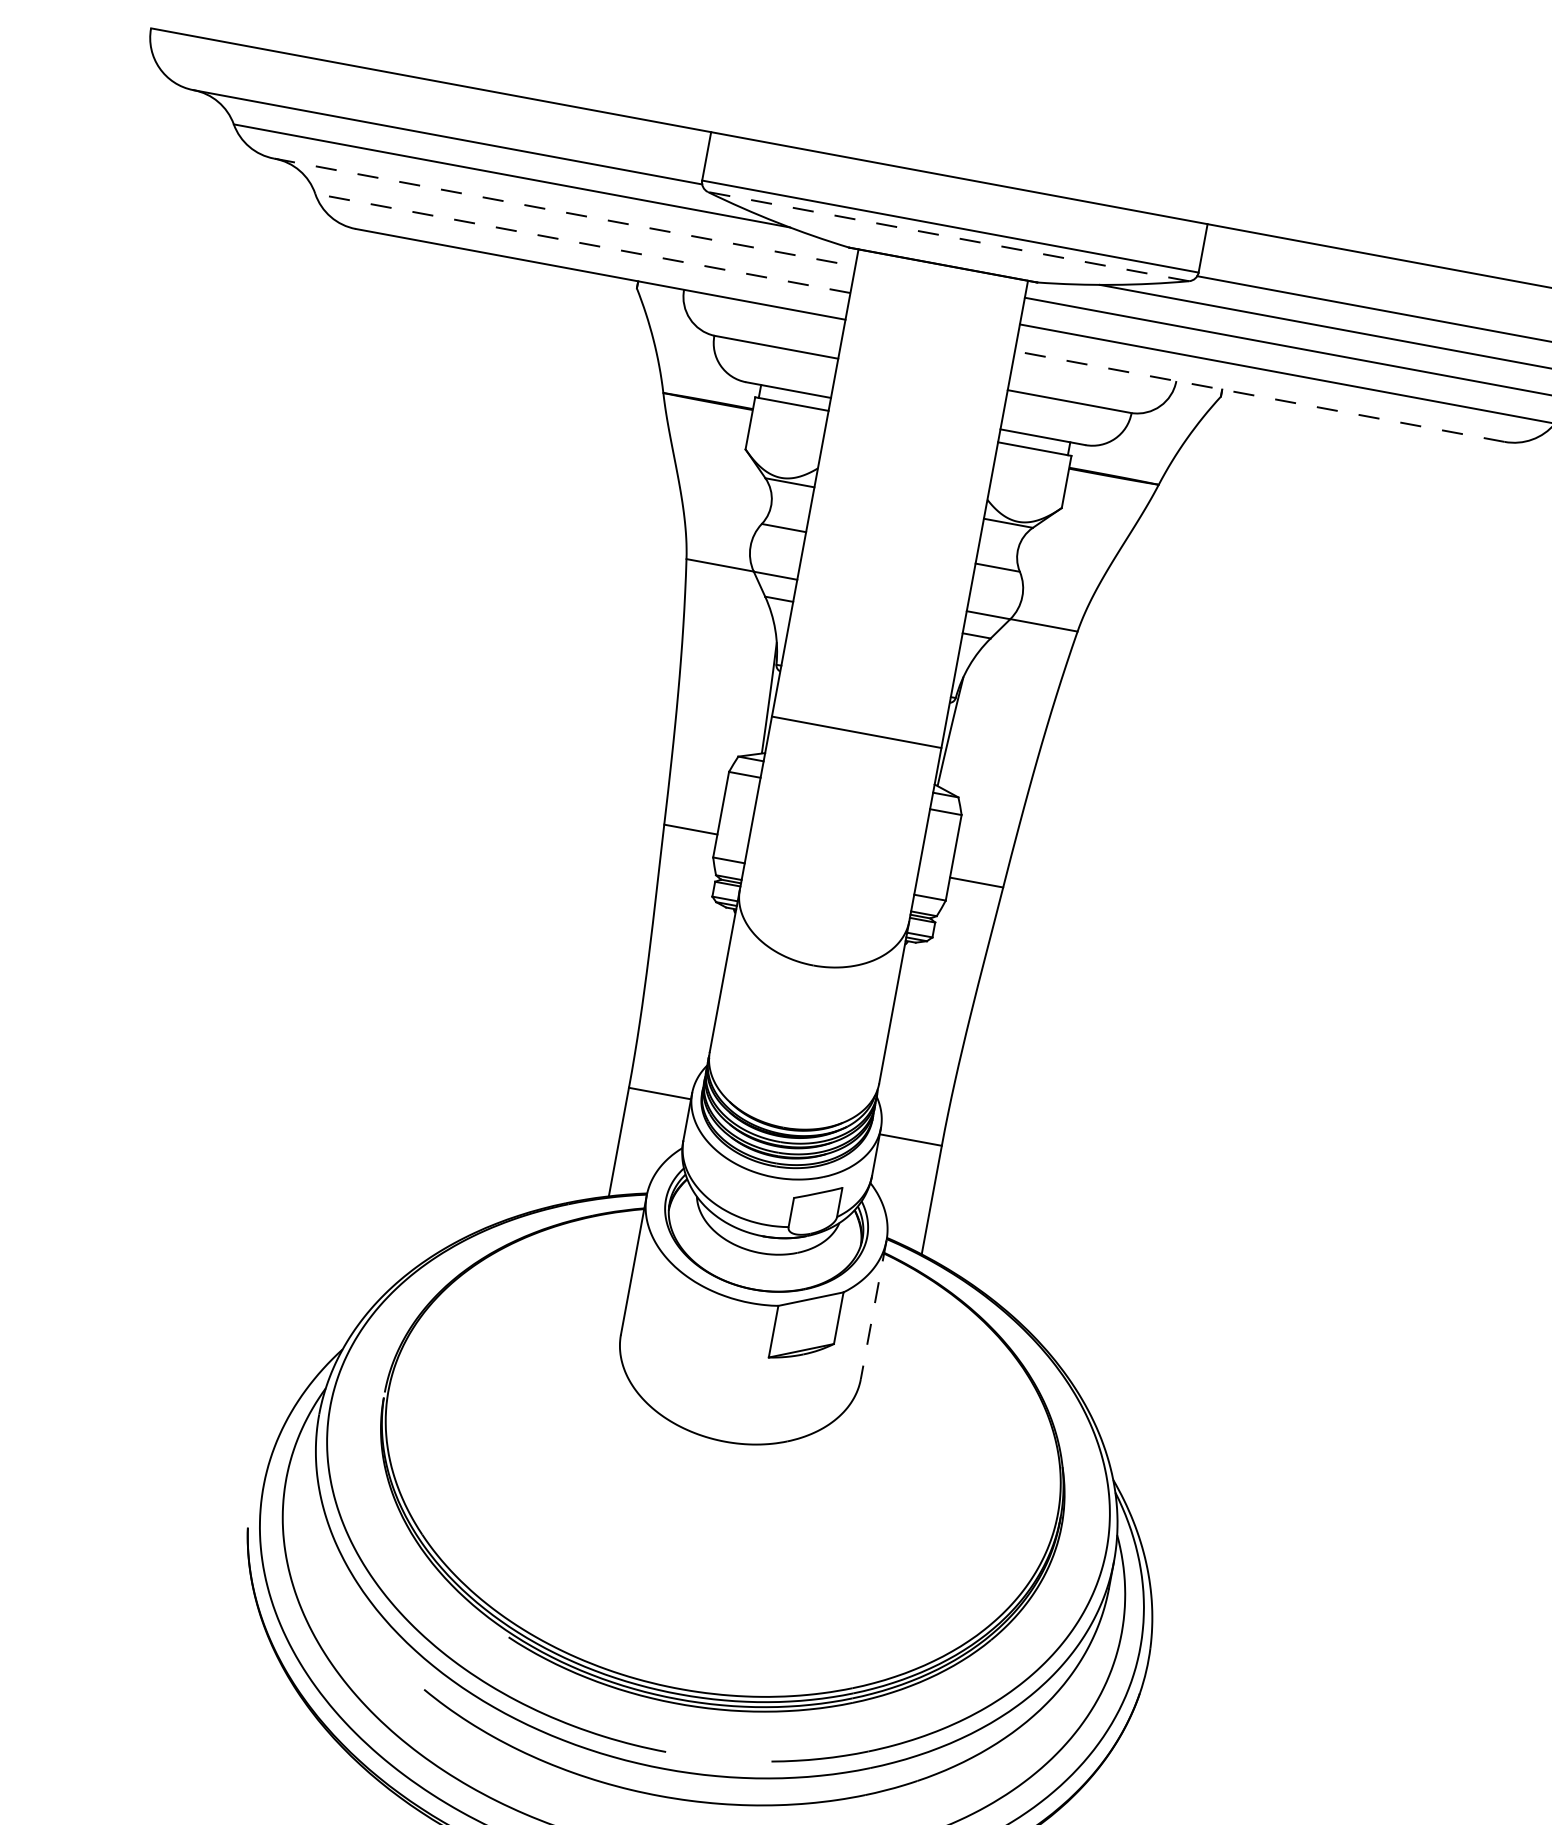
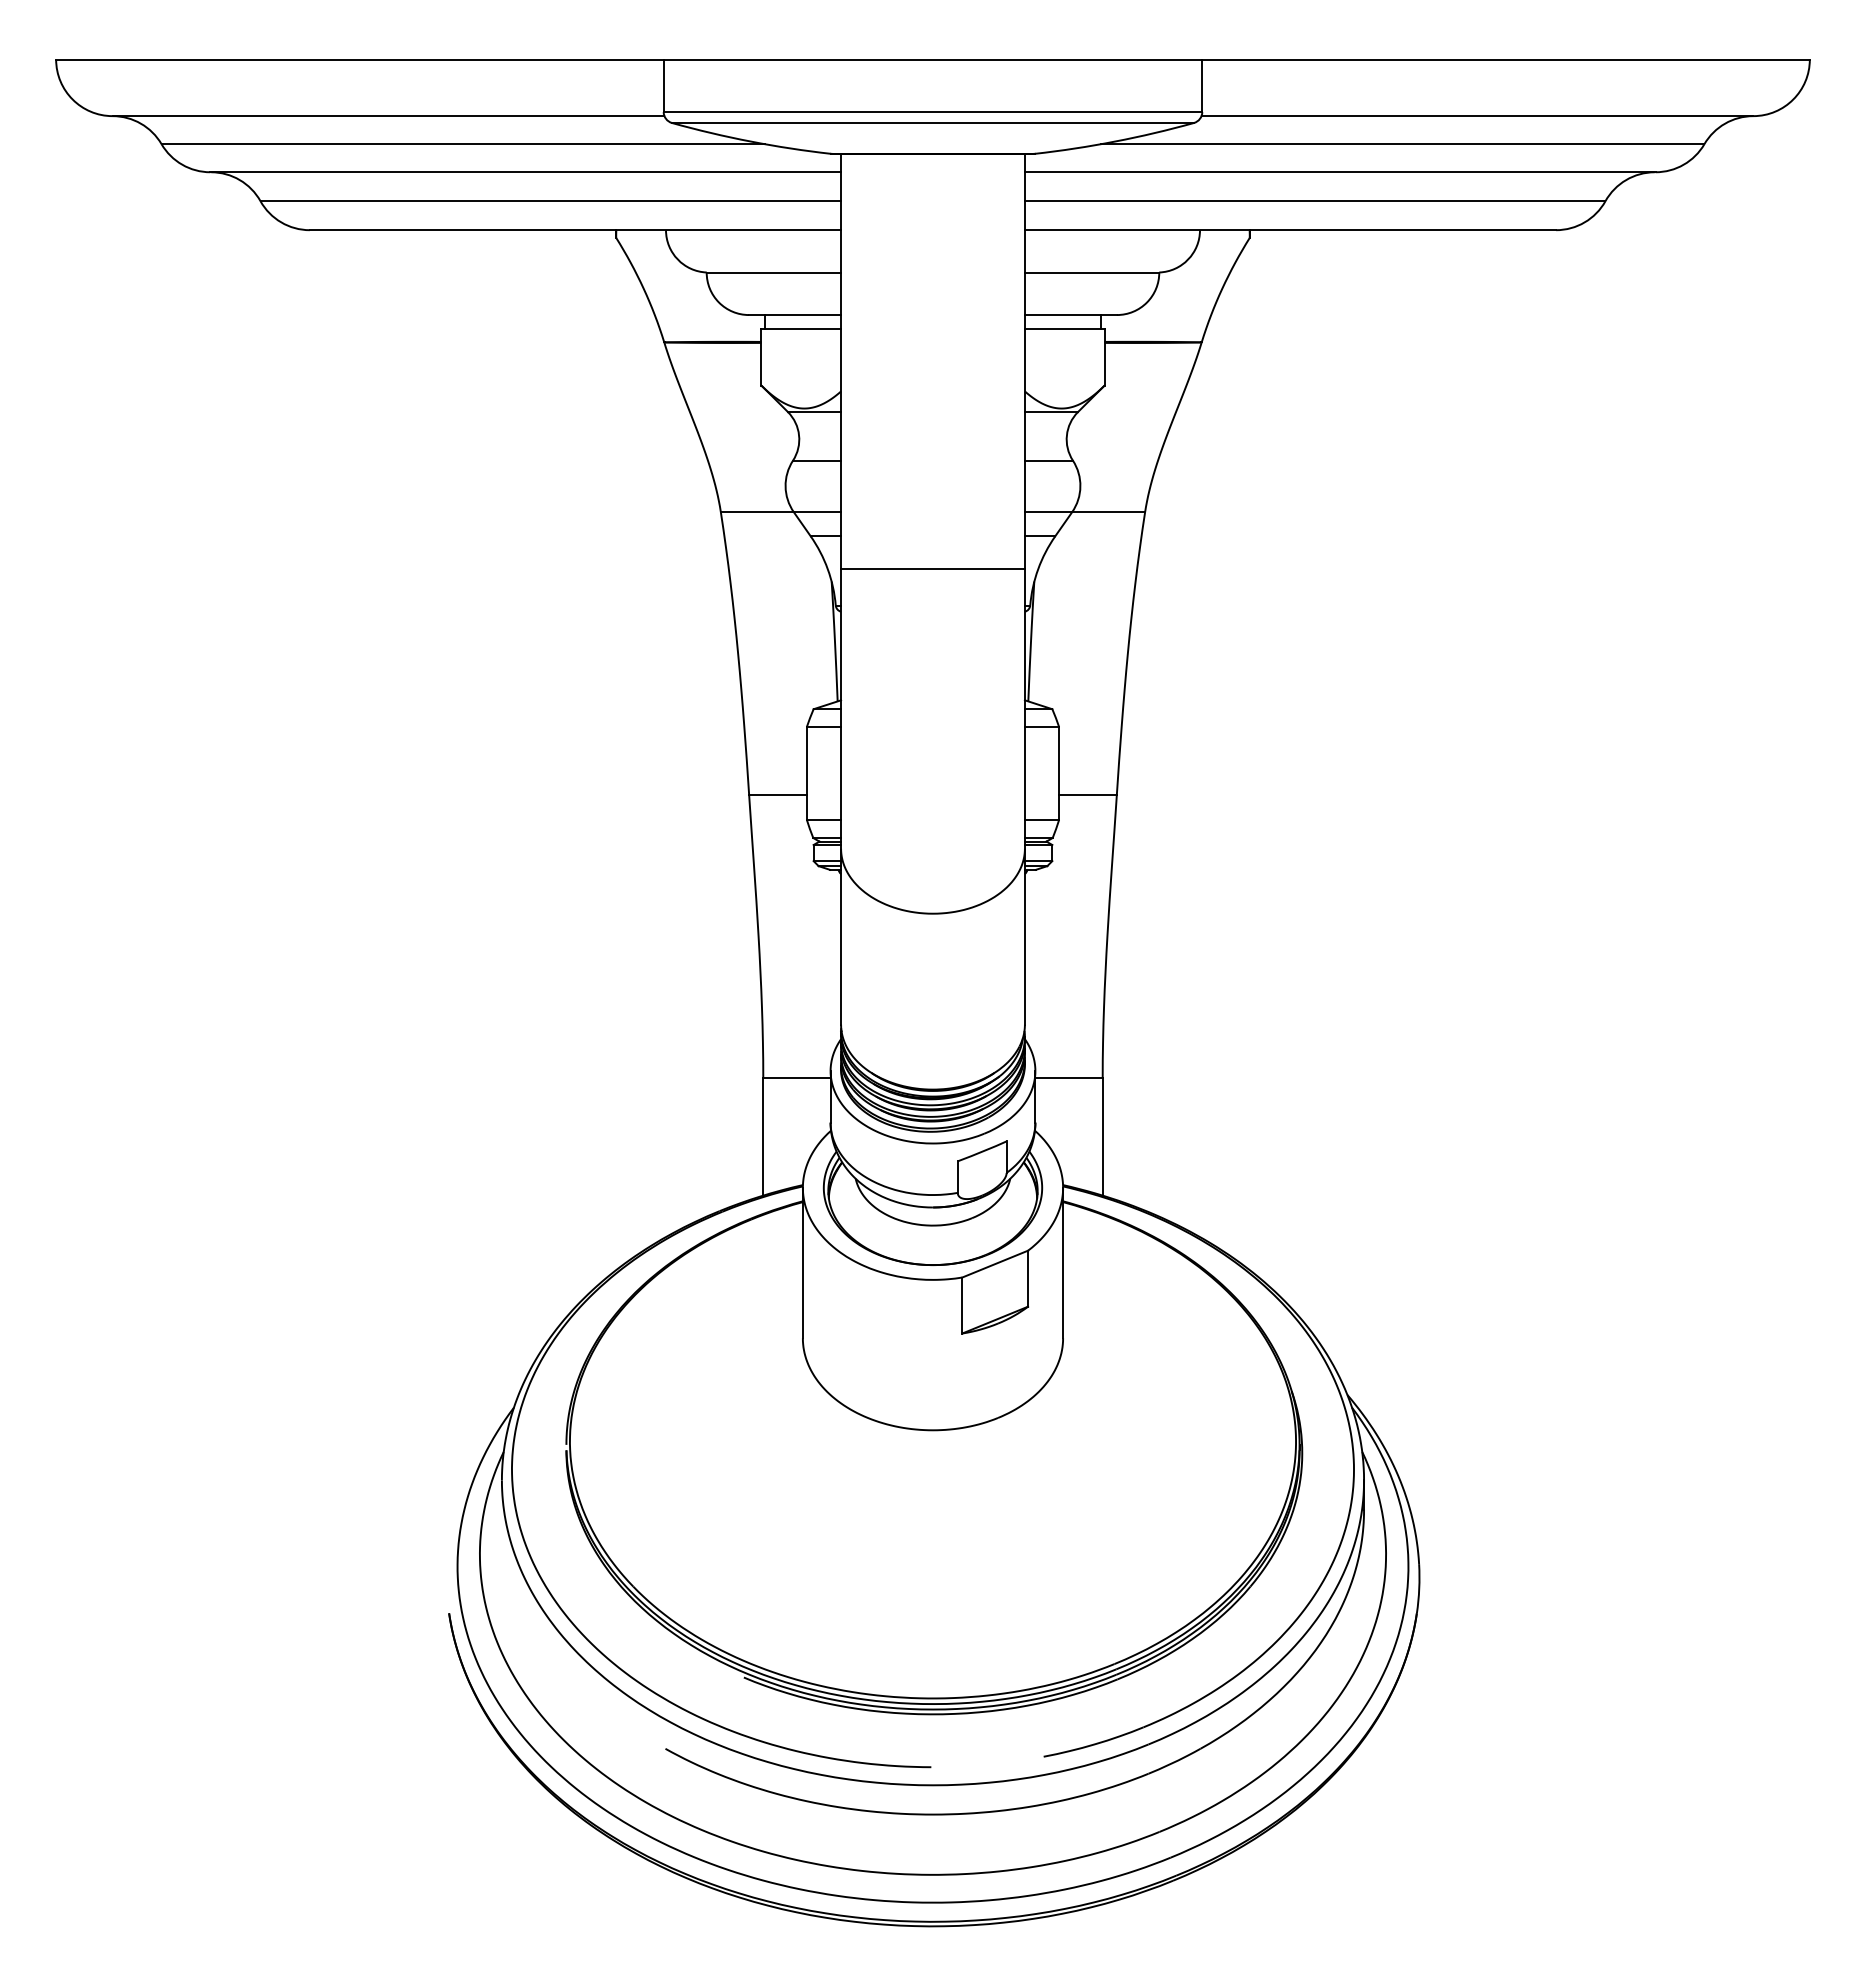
line: (565, 212) -> (526, 172), dashed -> solid
line: (948, 237) -> (932, 123), dashed -> solid
line: (582, 243) -> (550, 201), dashed -> solid
line: (1259, 396) -> (1290, 230), dashed -> solid
line: (856, 732) -> (932, 568), moved
line: (874, 1310) -> (1063, 1263), dashed -> solid

